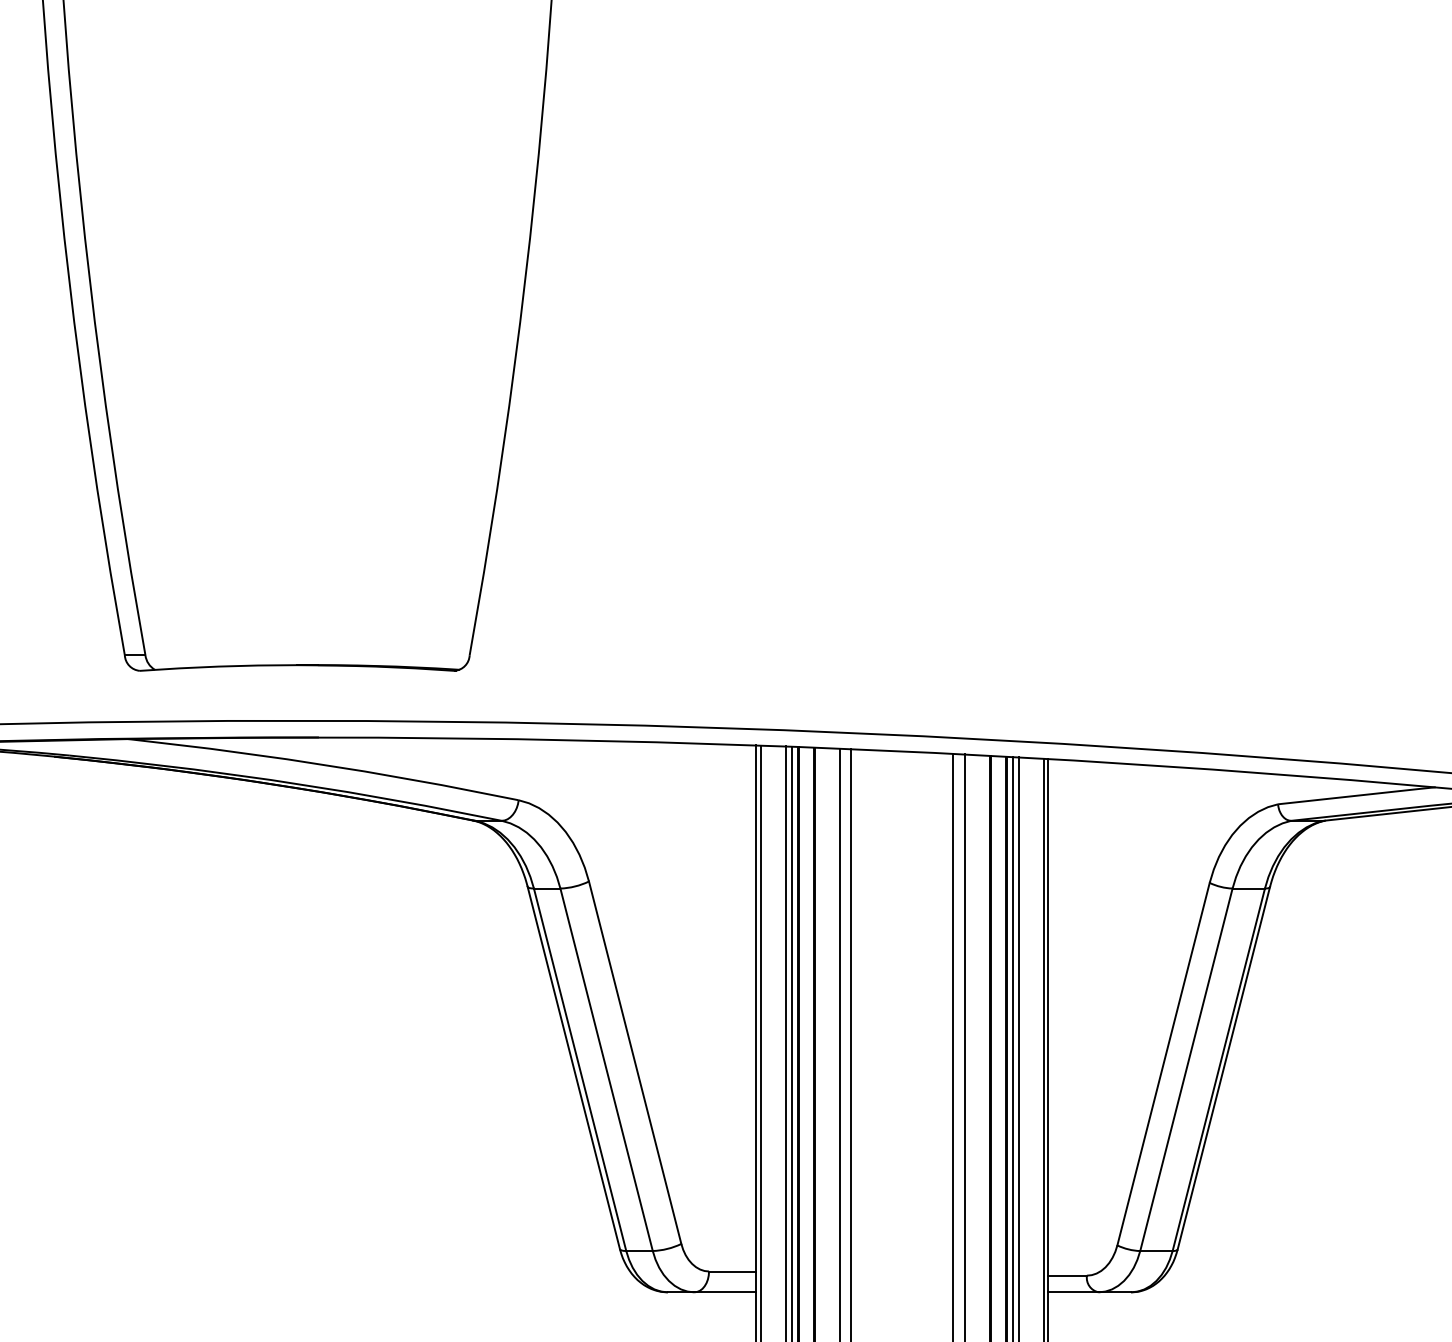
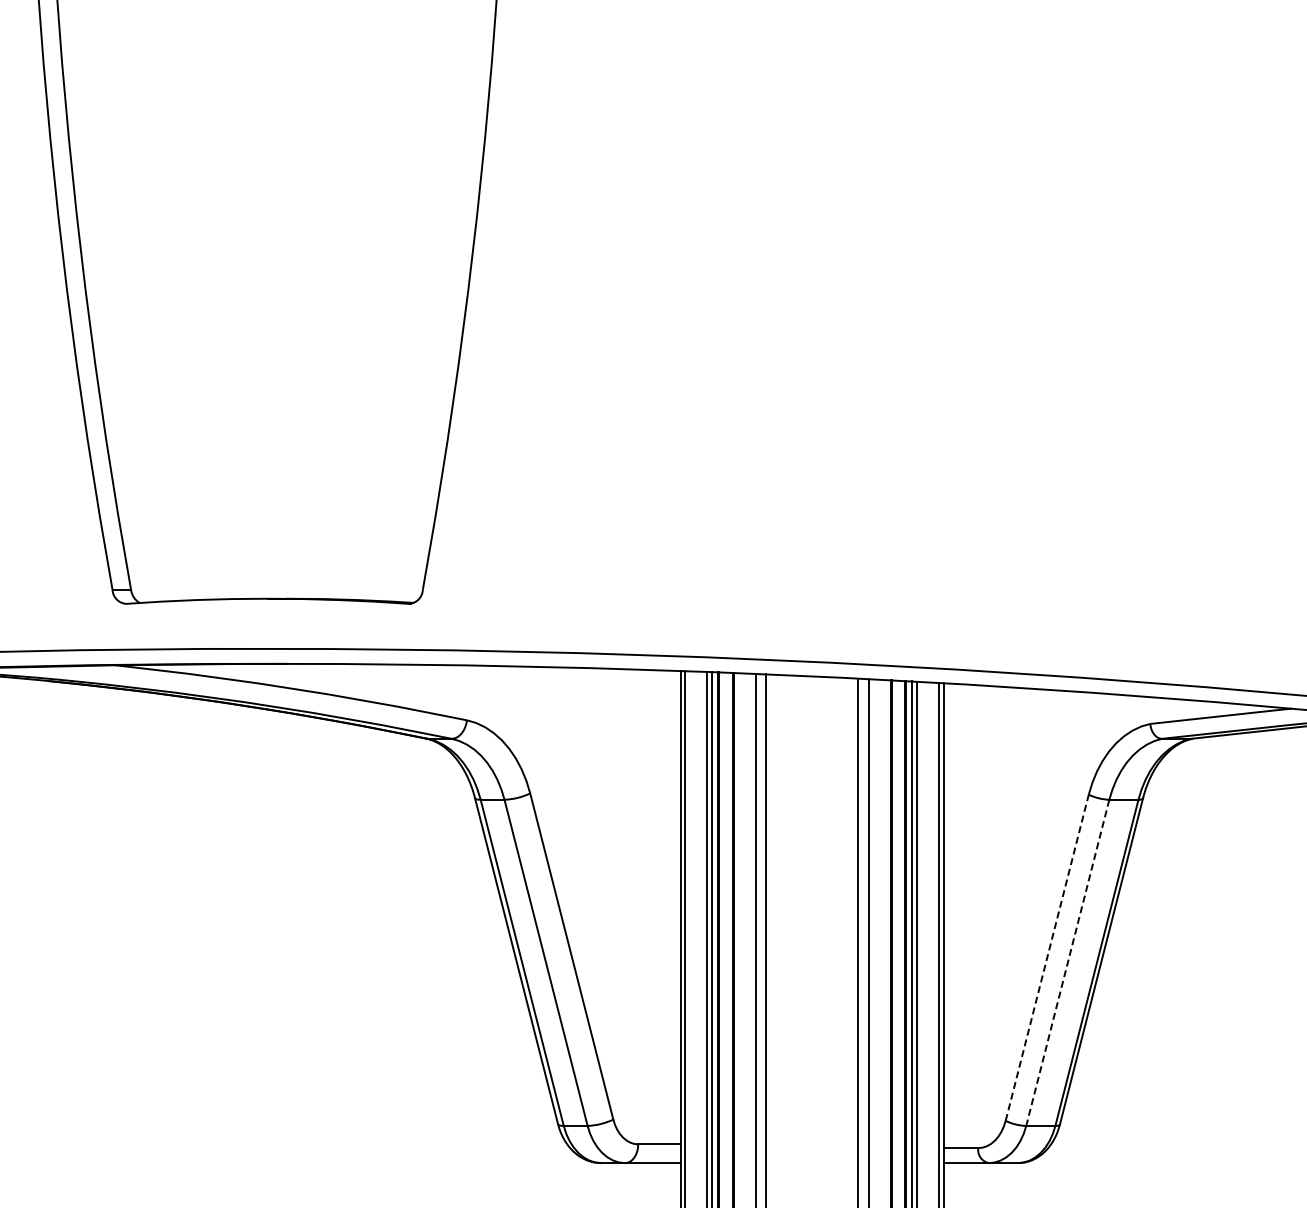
line: (1163, 1063) -> (1047, 957), solid -> dashed
line: (1186, 1070) -> (1067, 963), solid -> dashed

